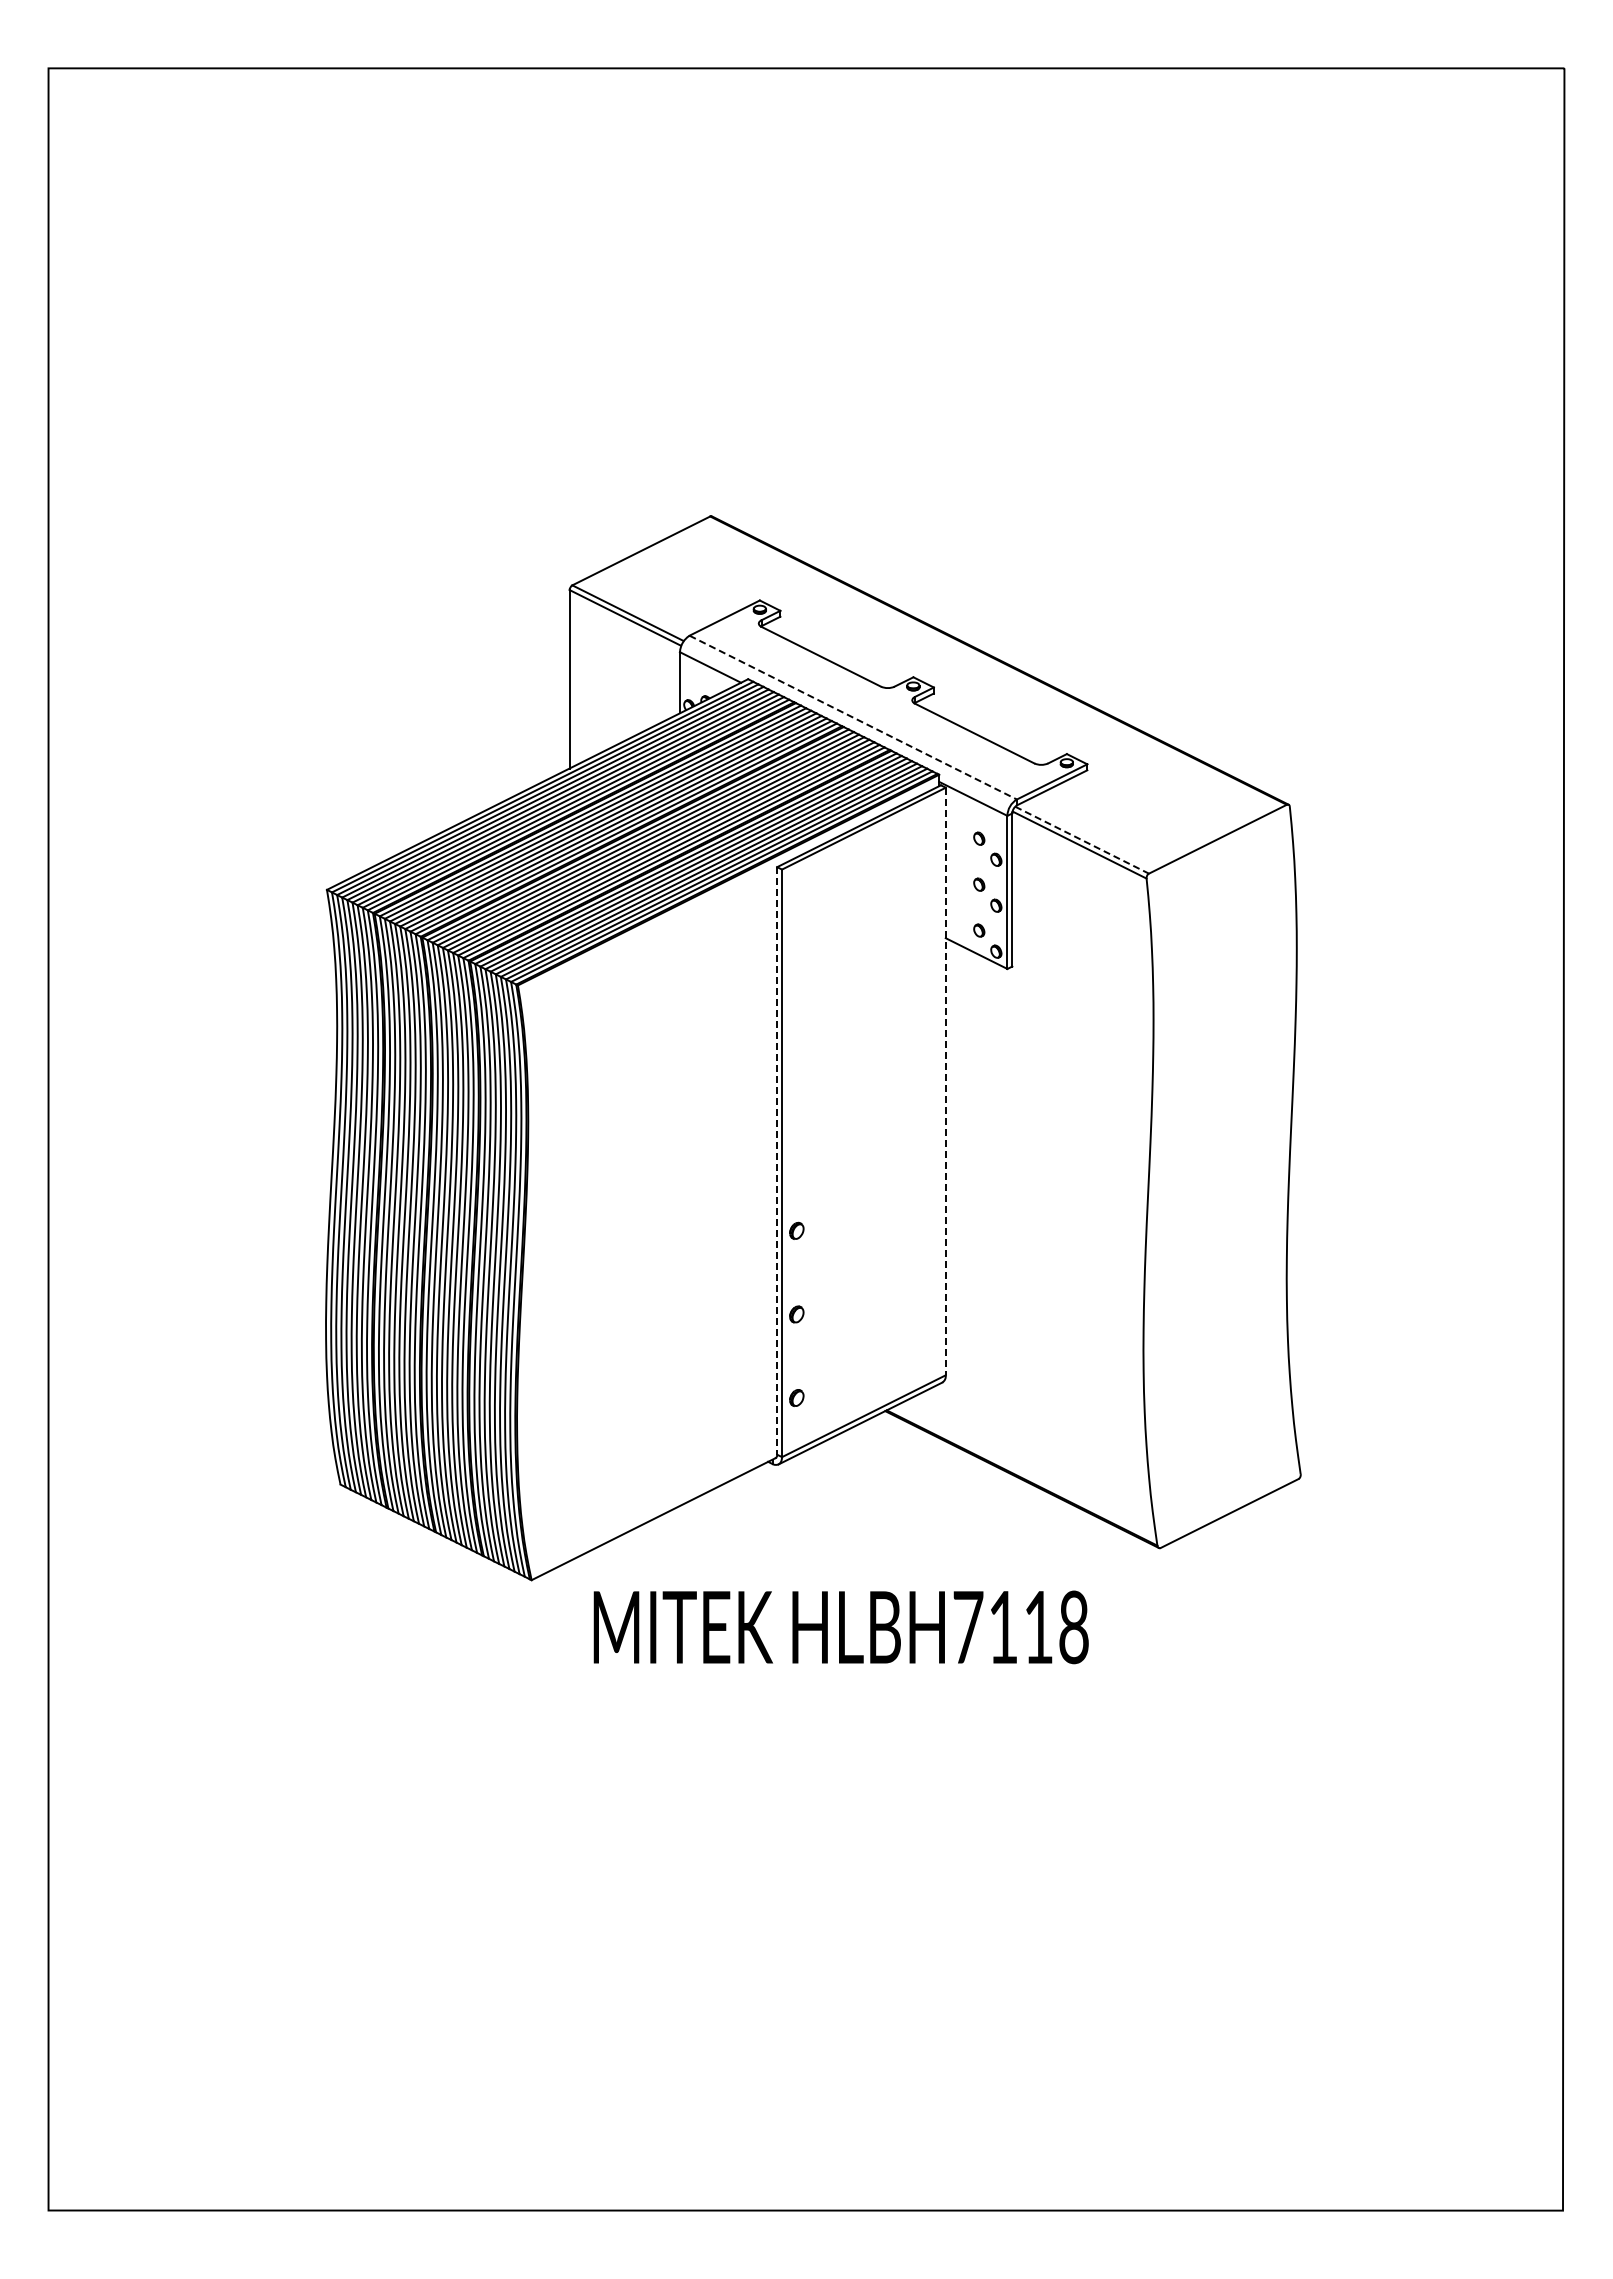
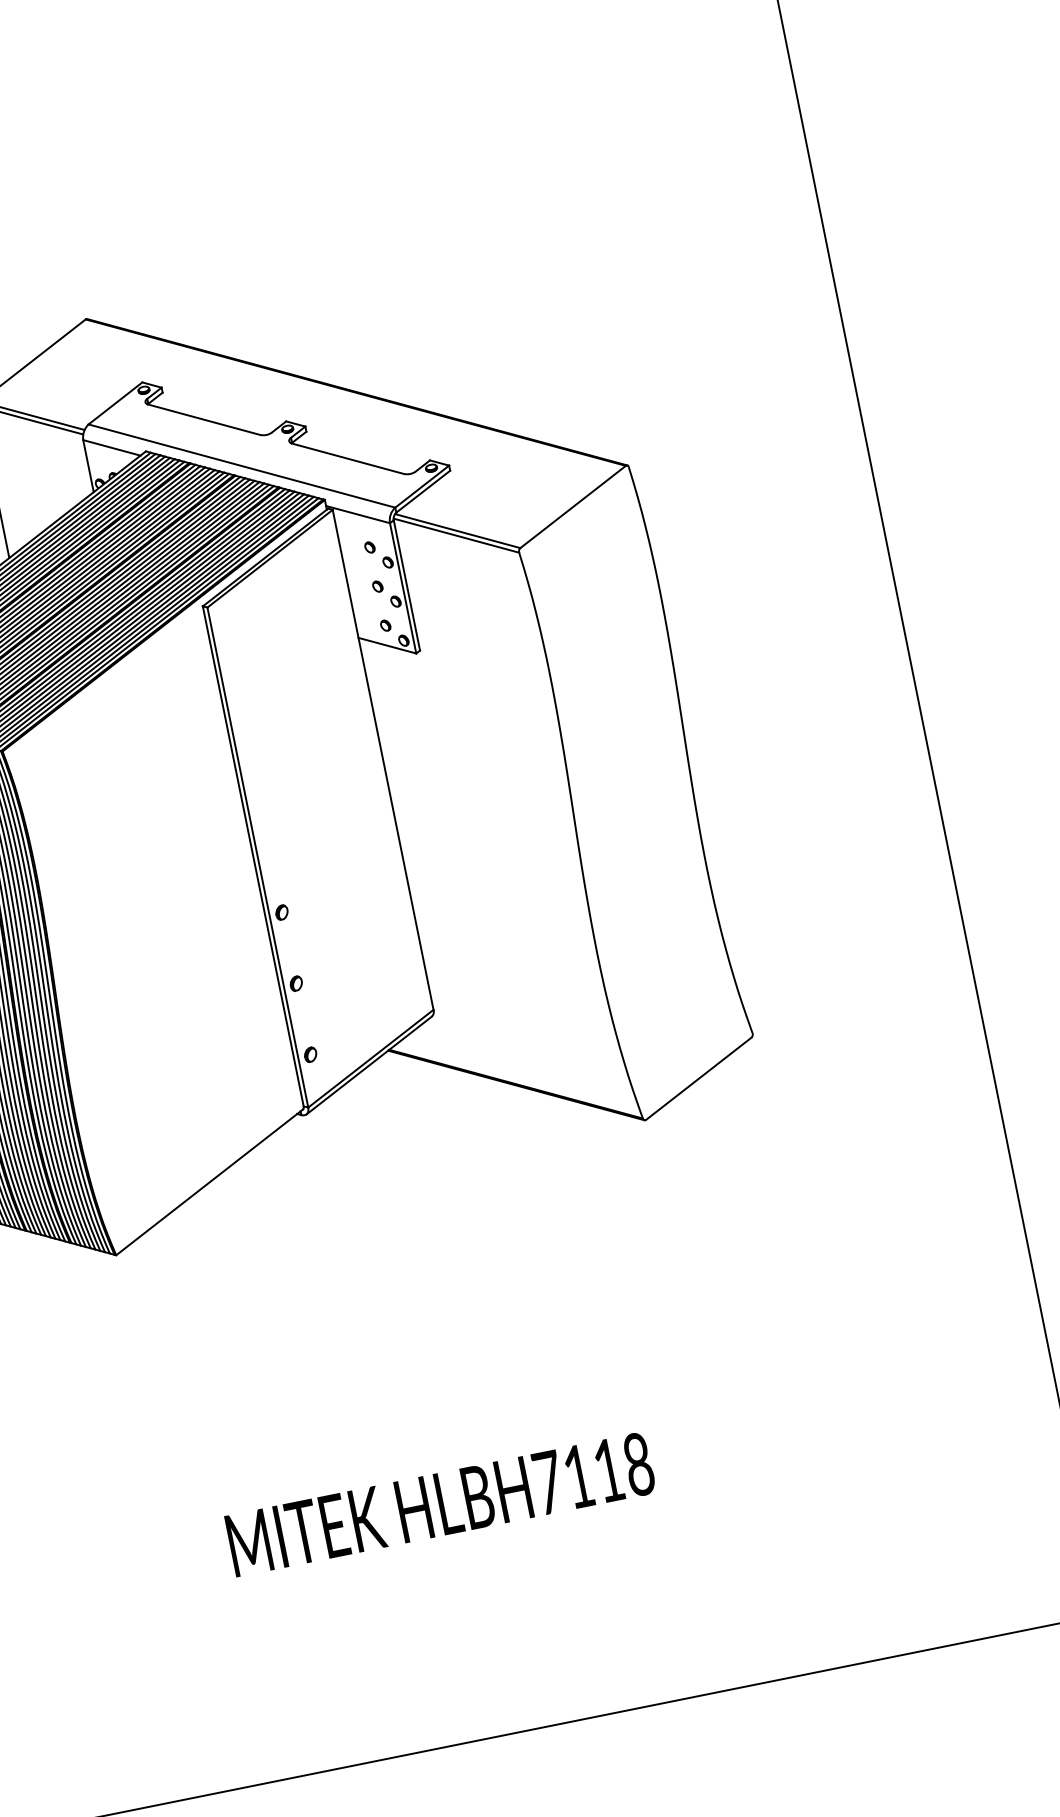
line: (853, 717) -> (242, 465), dashed -> solid
line: (1082, 840) -> (458, 531), dashed -> solid
line: (945, 1081) -> (382, 759), dashed -> solid
line: (777, 1160) -> (253, 855), dashed -> solid
text: (840, 1627) -> (440, 1504), moved

